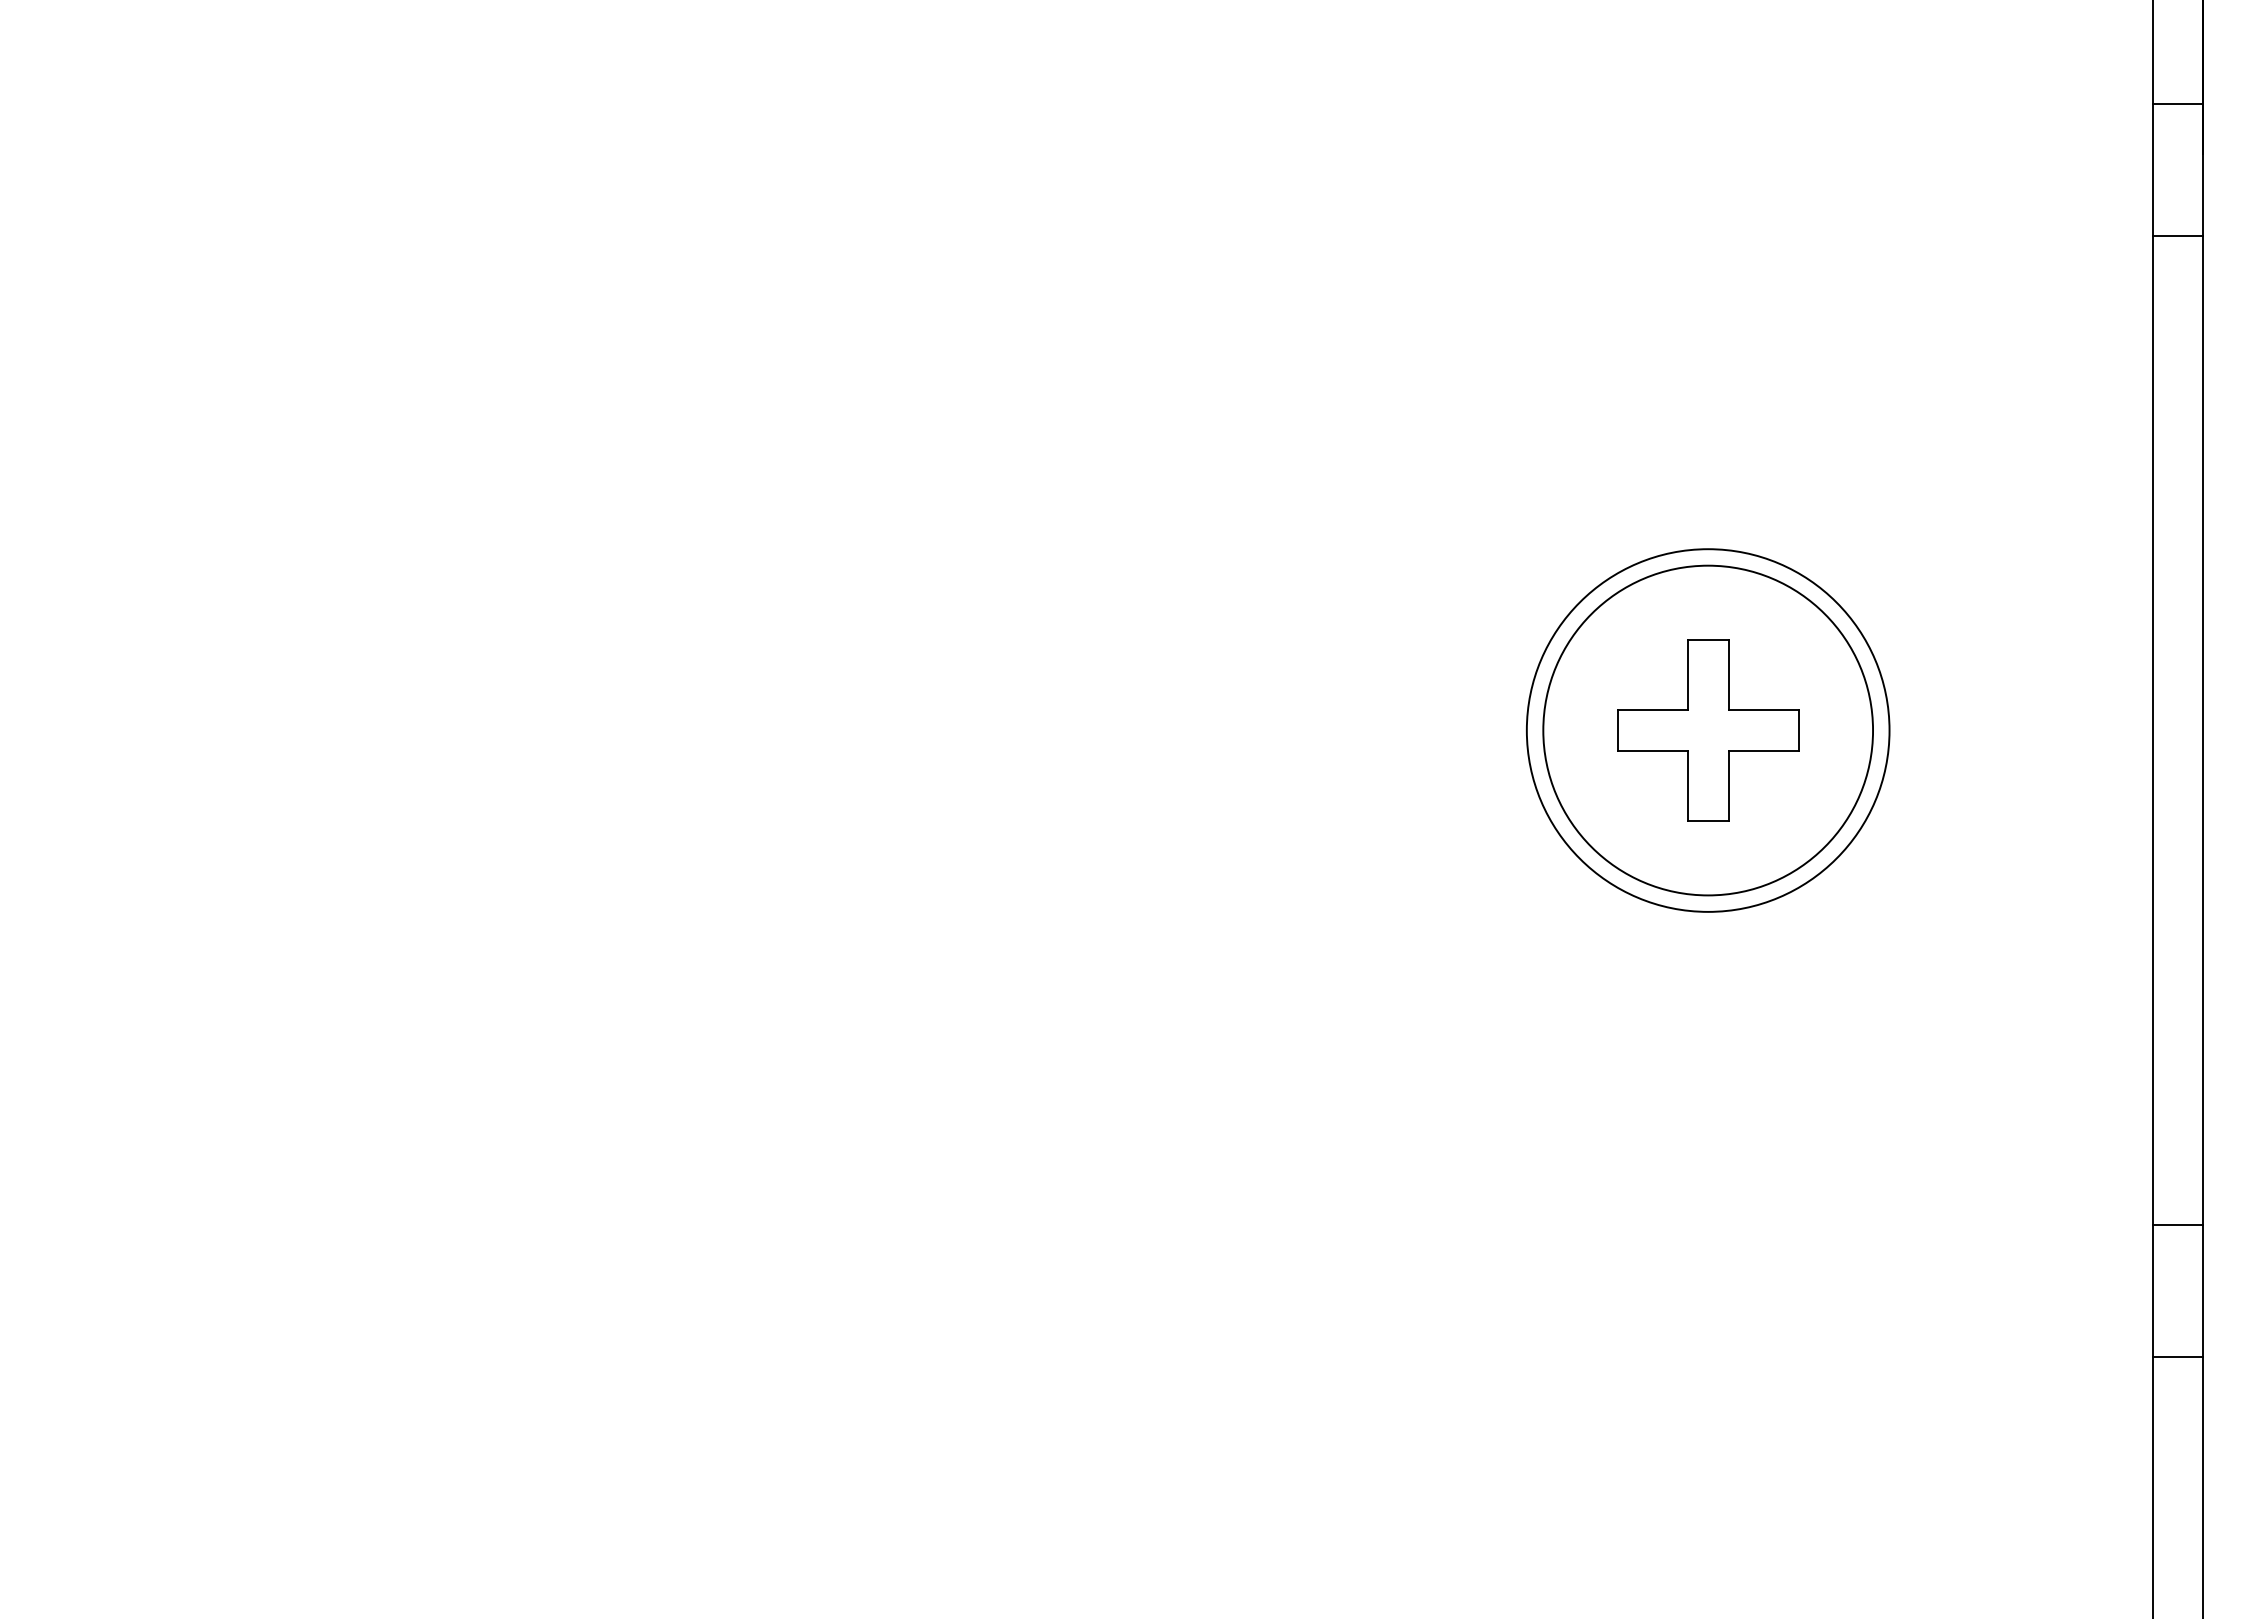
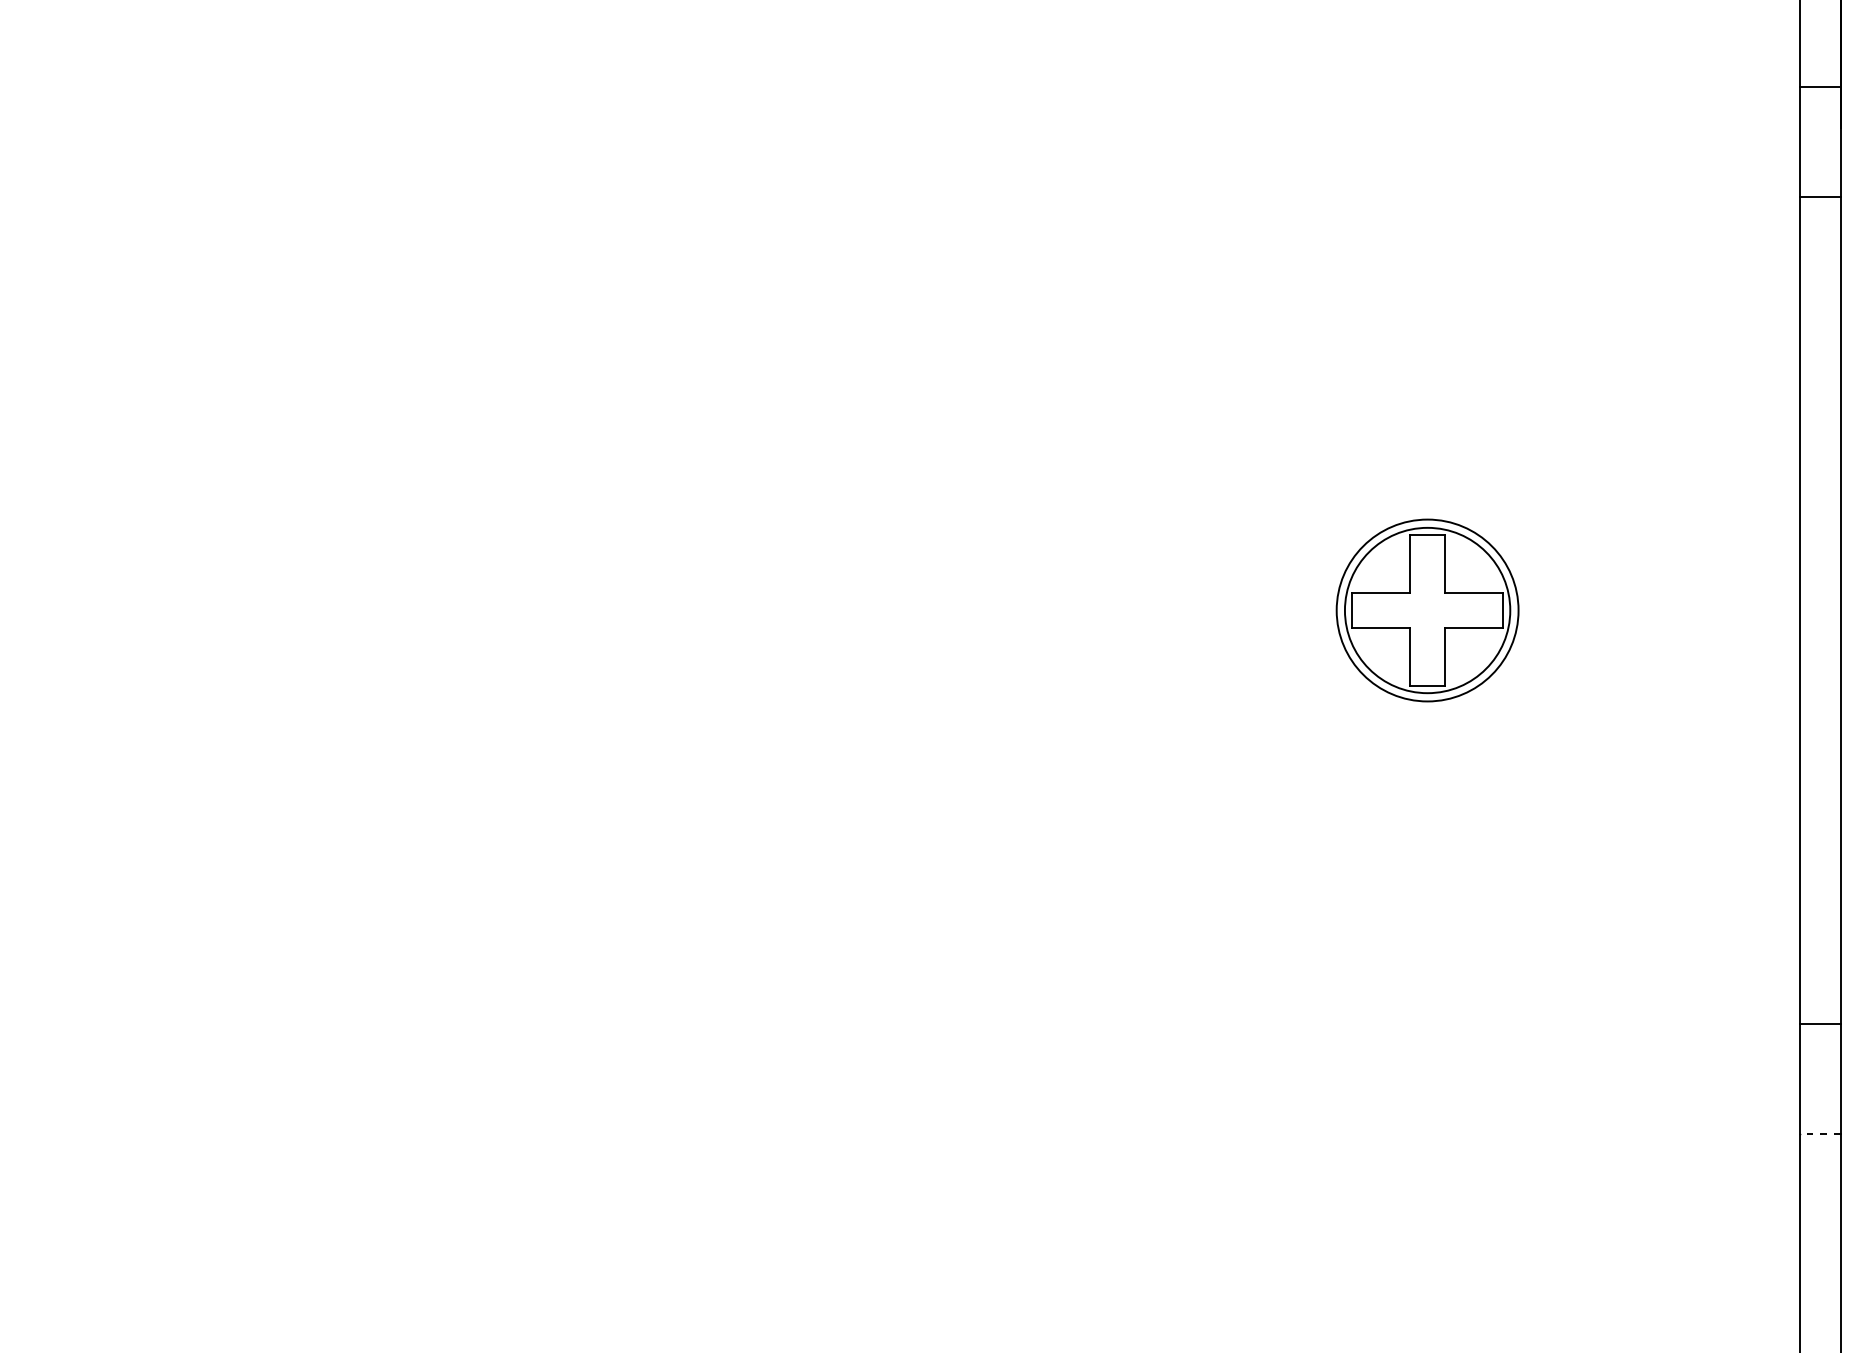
circle: (1707, 730) -> (1427, 610), size x0.6
circle: (1708, 730) -> (1427, 610), size x0.6
line: (2178, 1357) -> (1820, 1134), solid -> dashed

